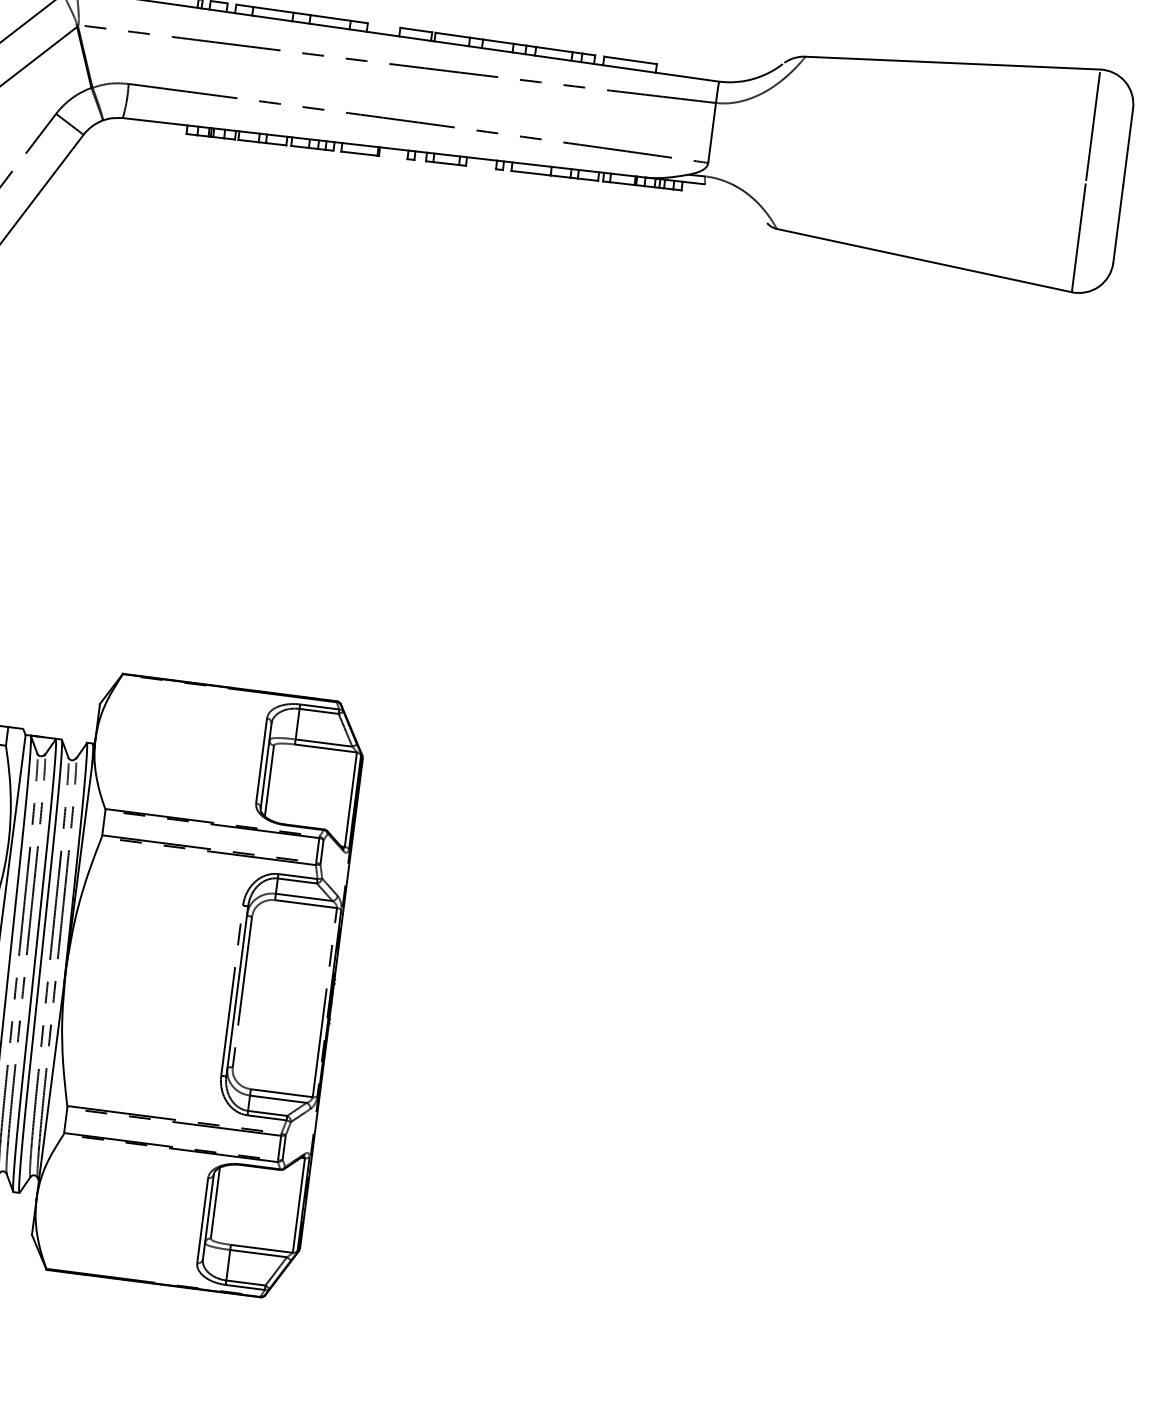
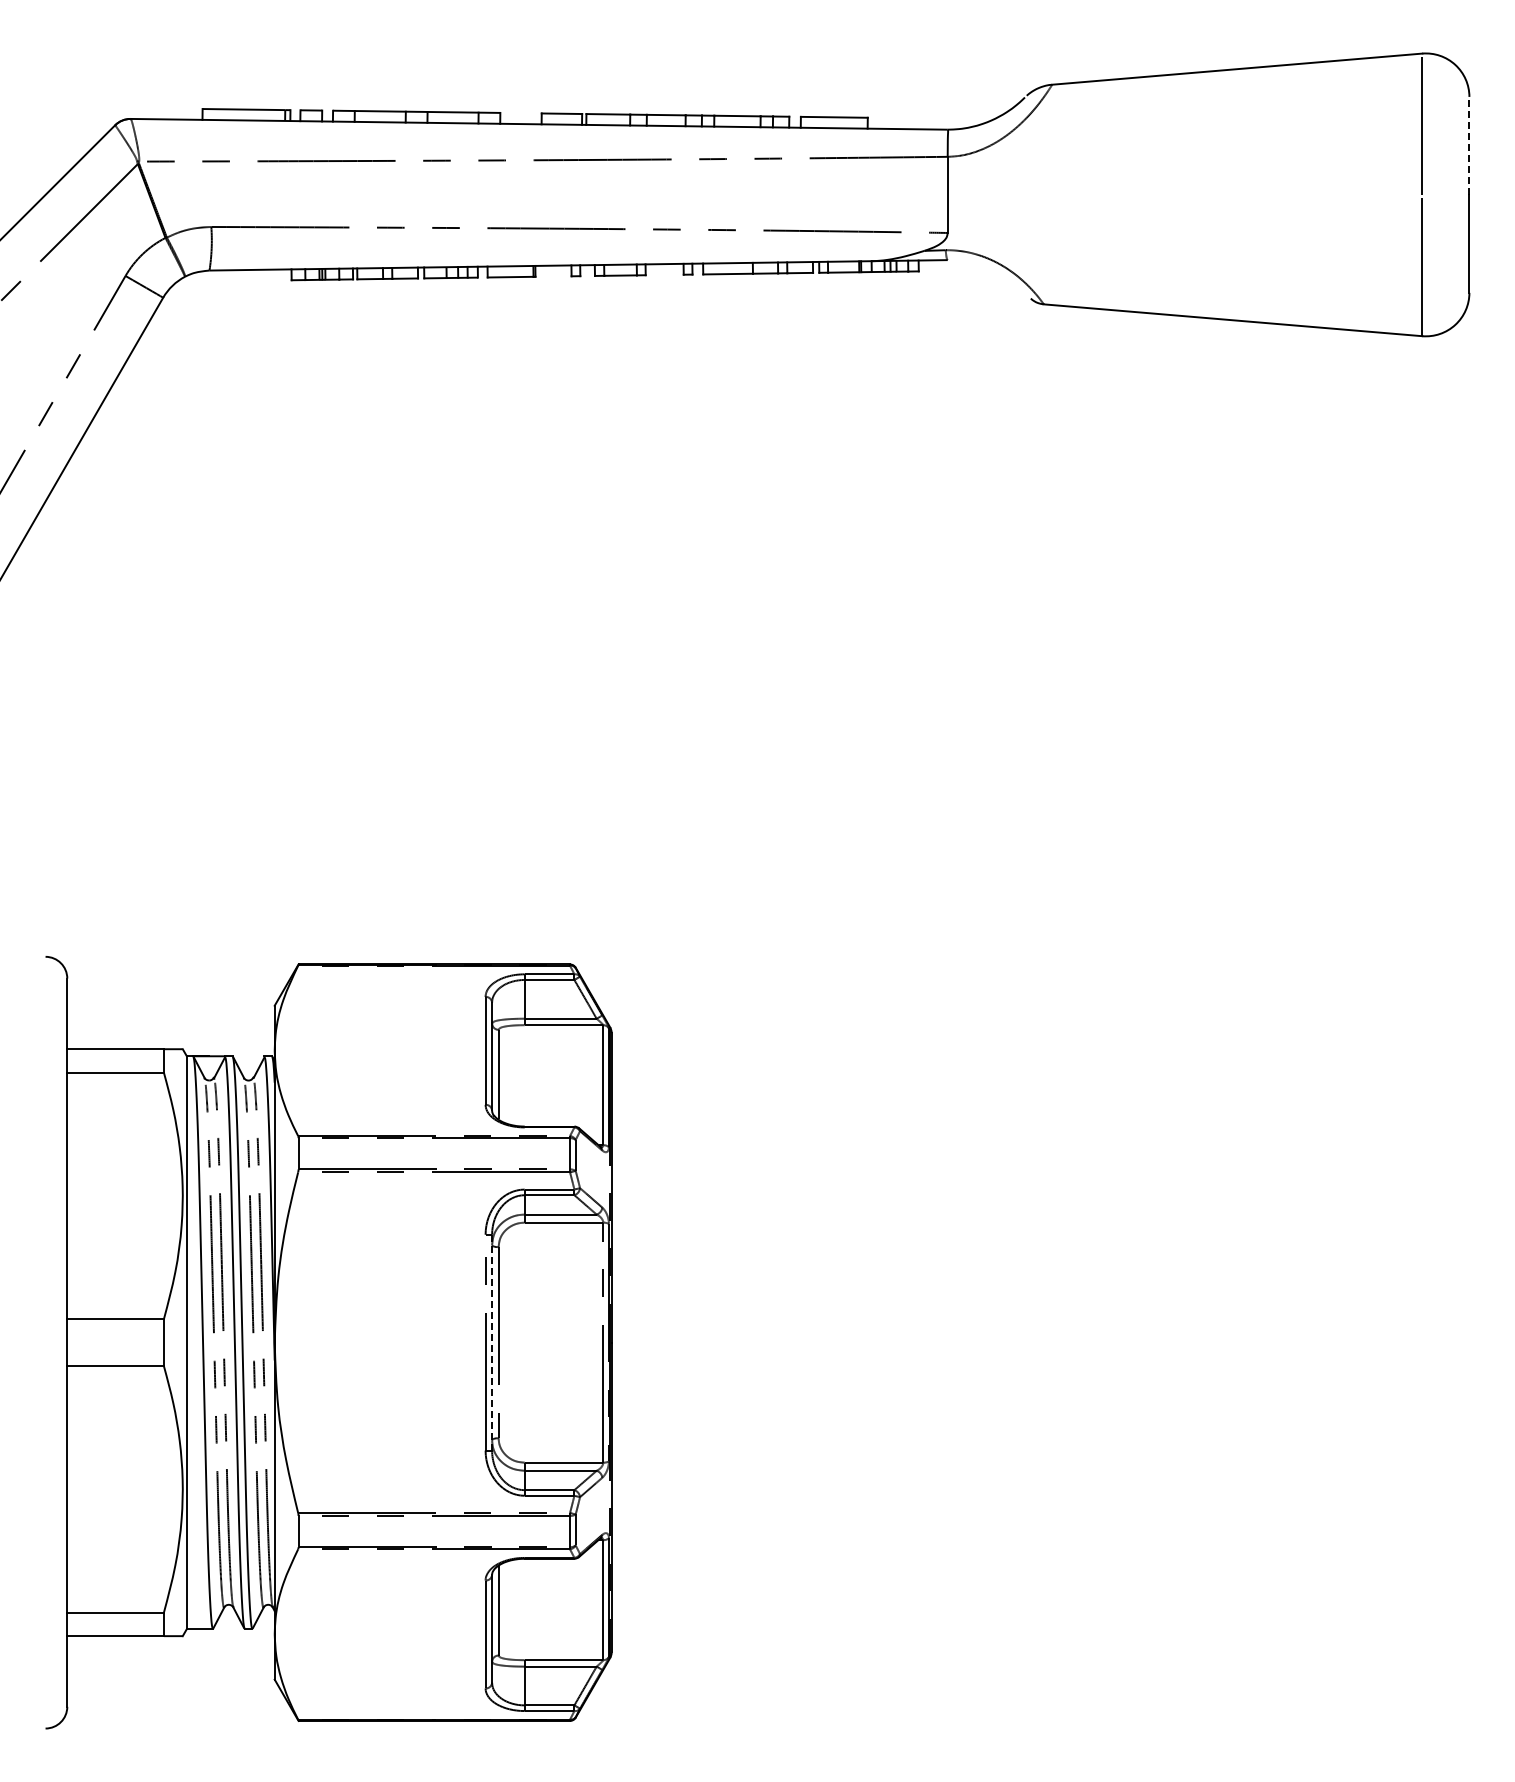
line: (1128, 146) -> (1469, 145), solid -> dashed
line: (237, 991) -> (492, 1342), solid -> dashed

